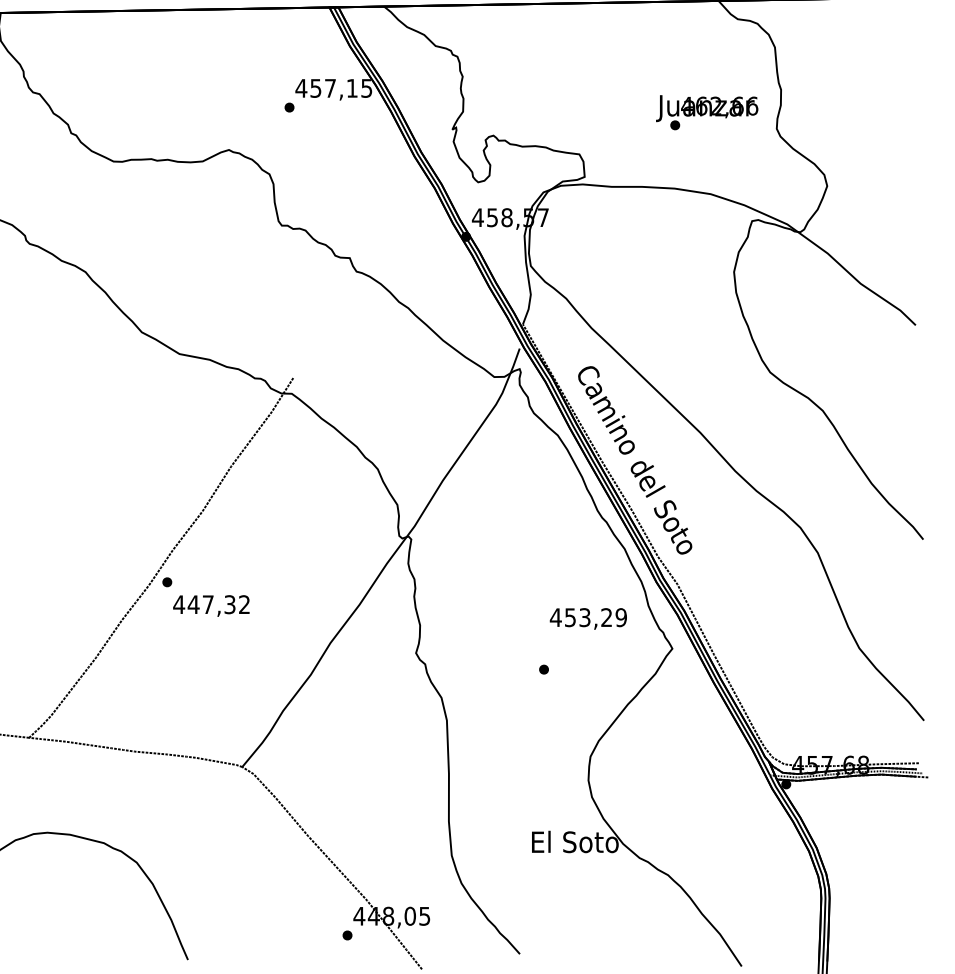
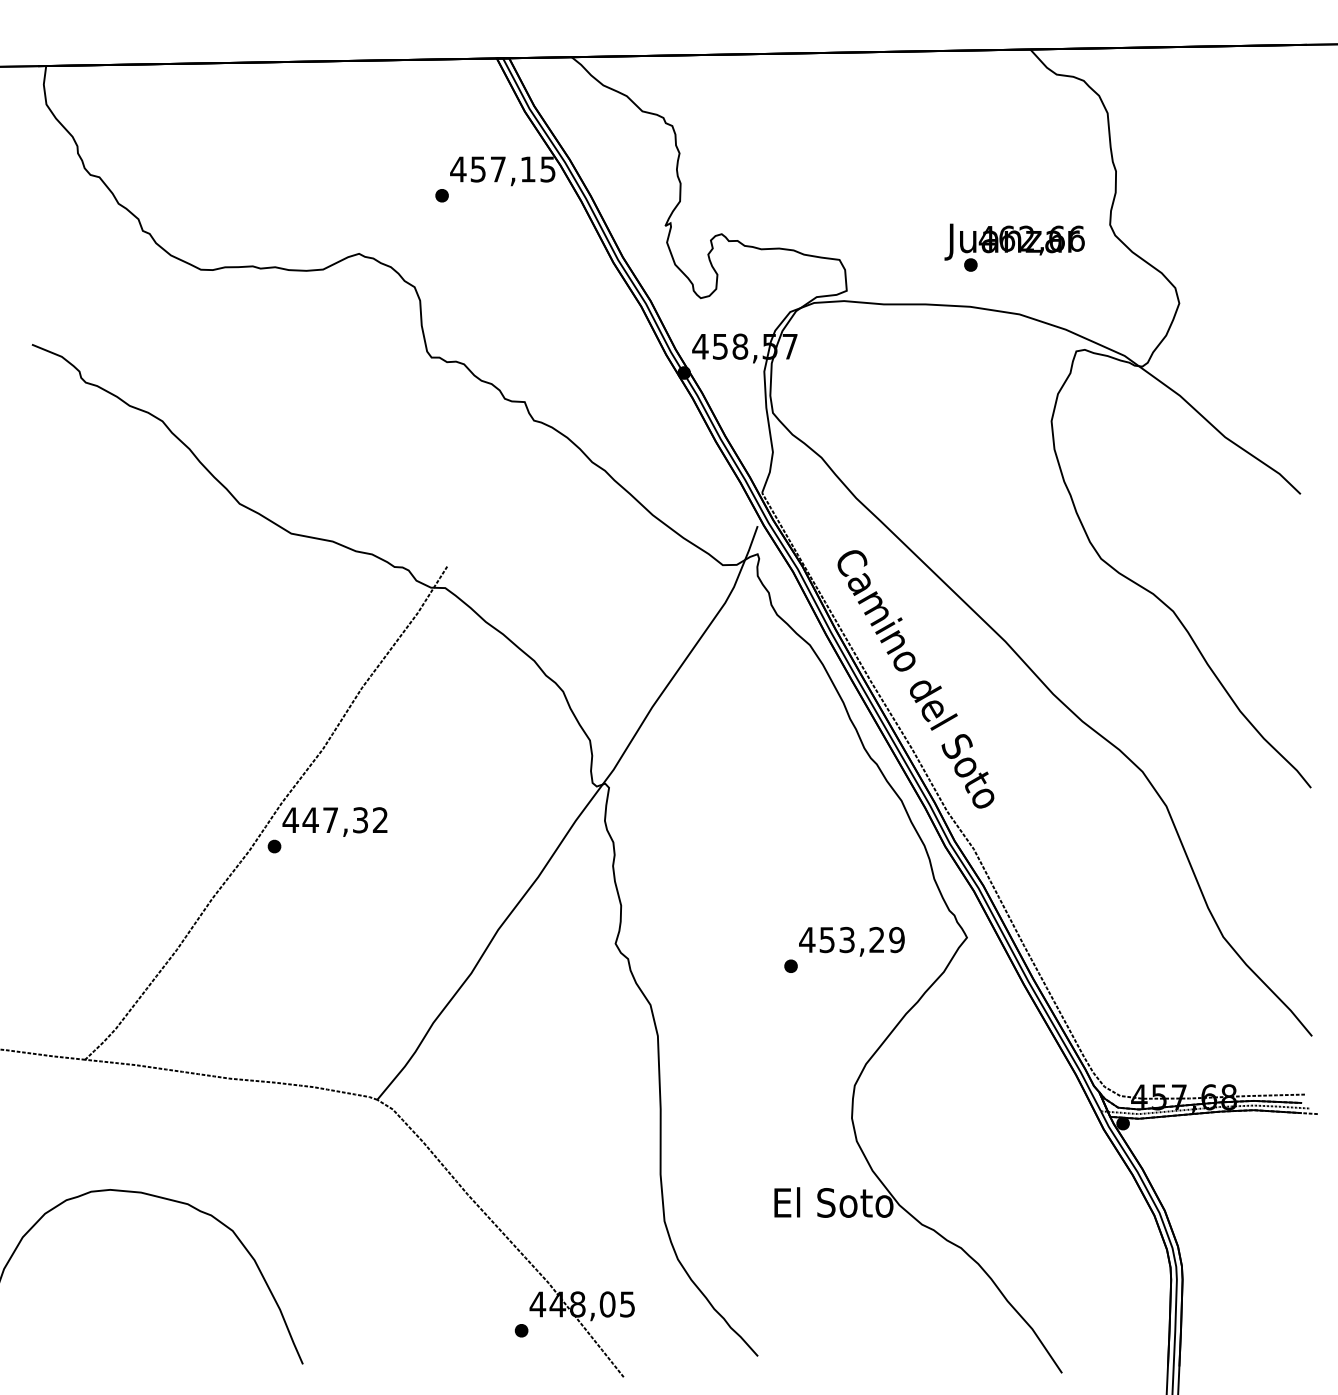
text: (707, 112) -> (1014, 247), moved
text: (211, 605) -> (334, 821), moved
text: (588, 618) -> (851, 941), moved

